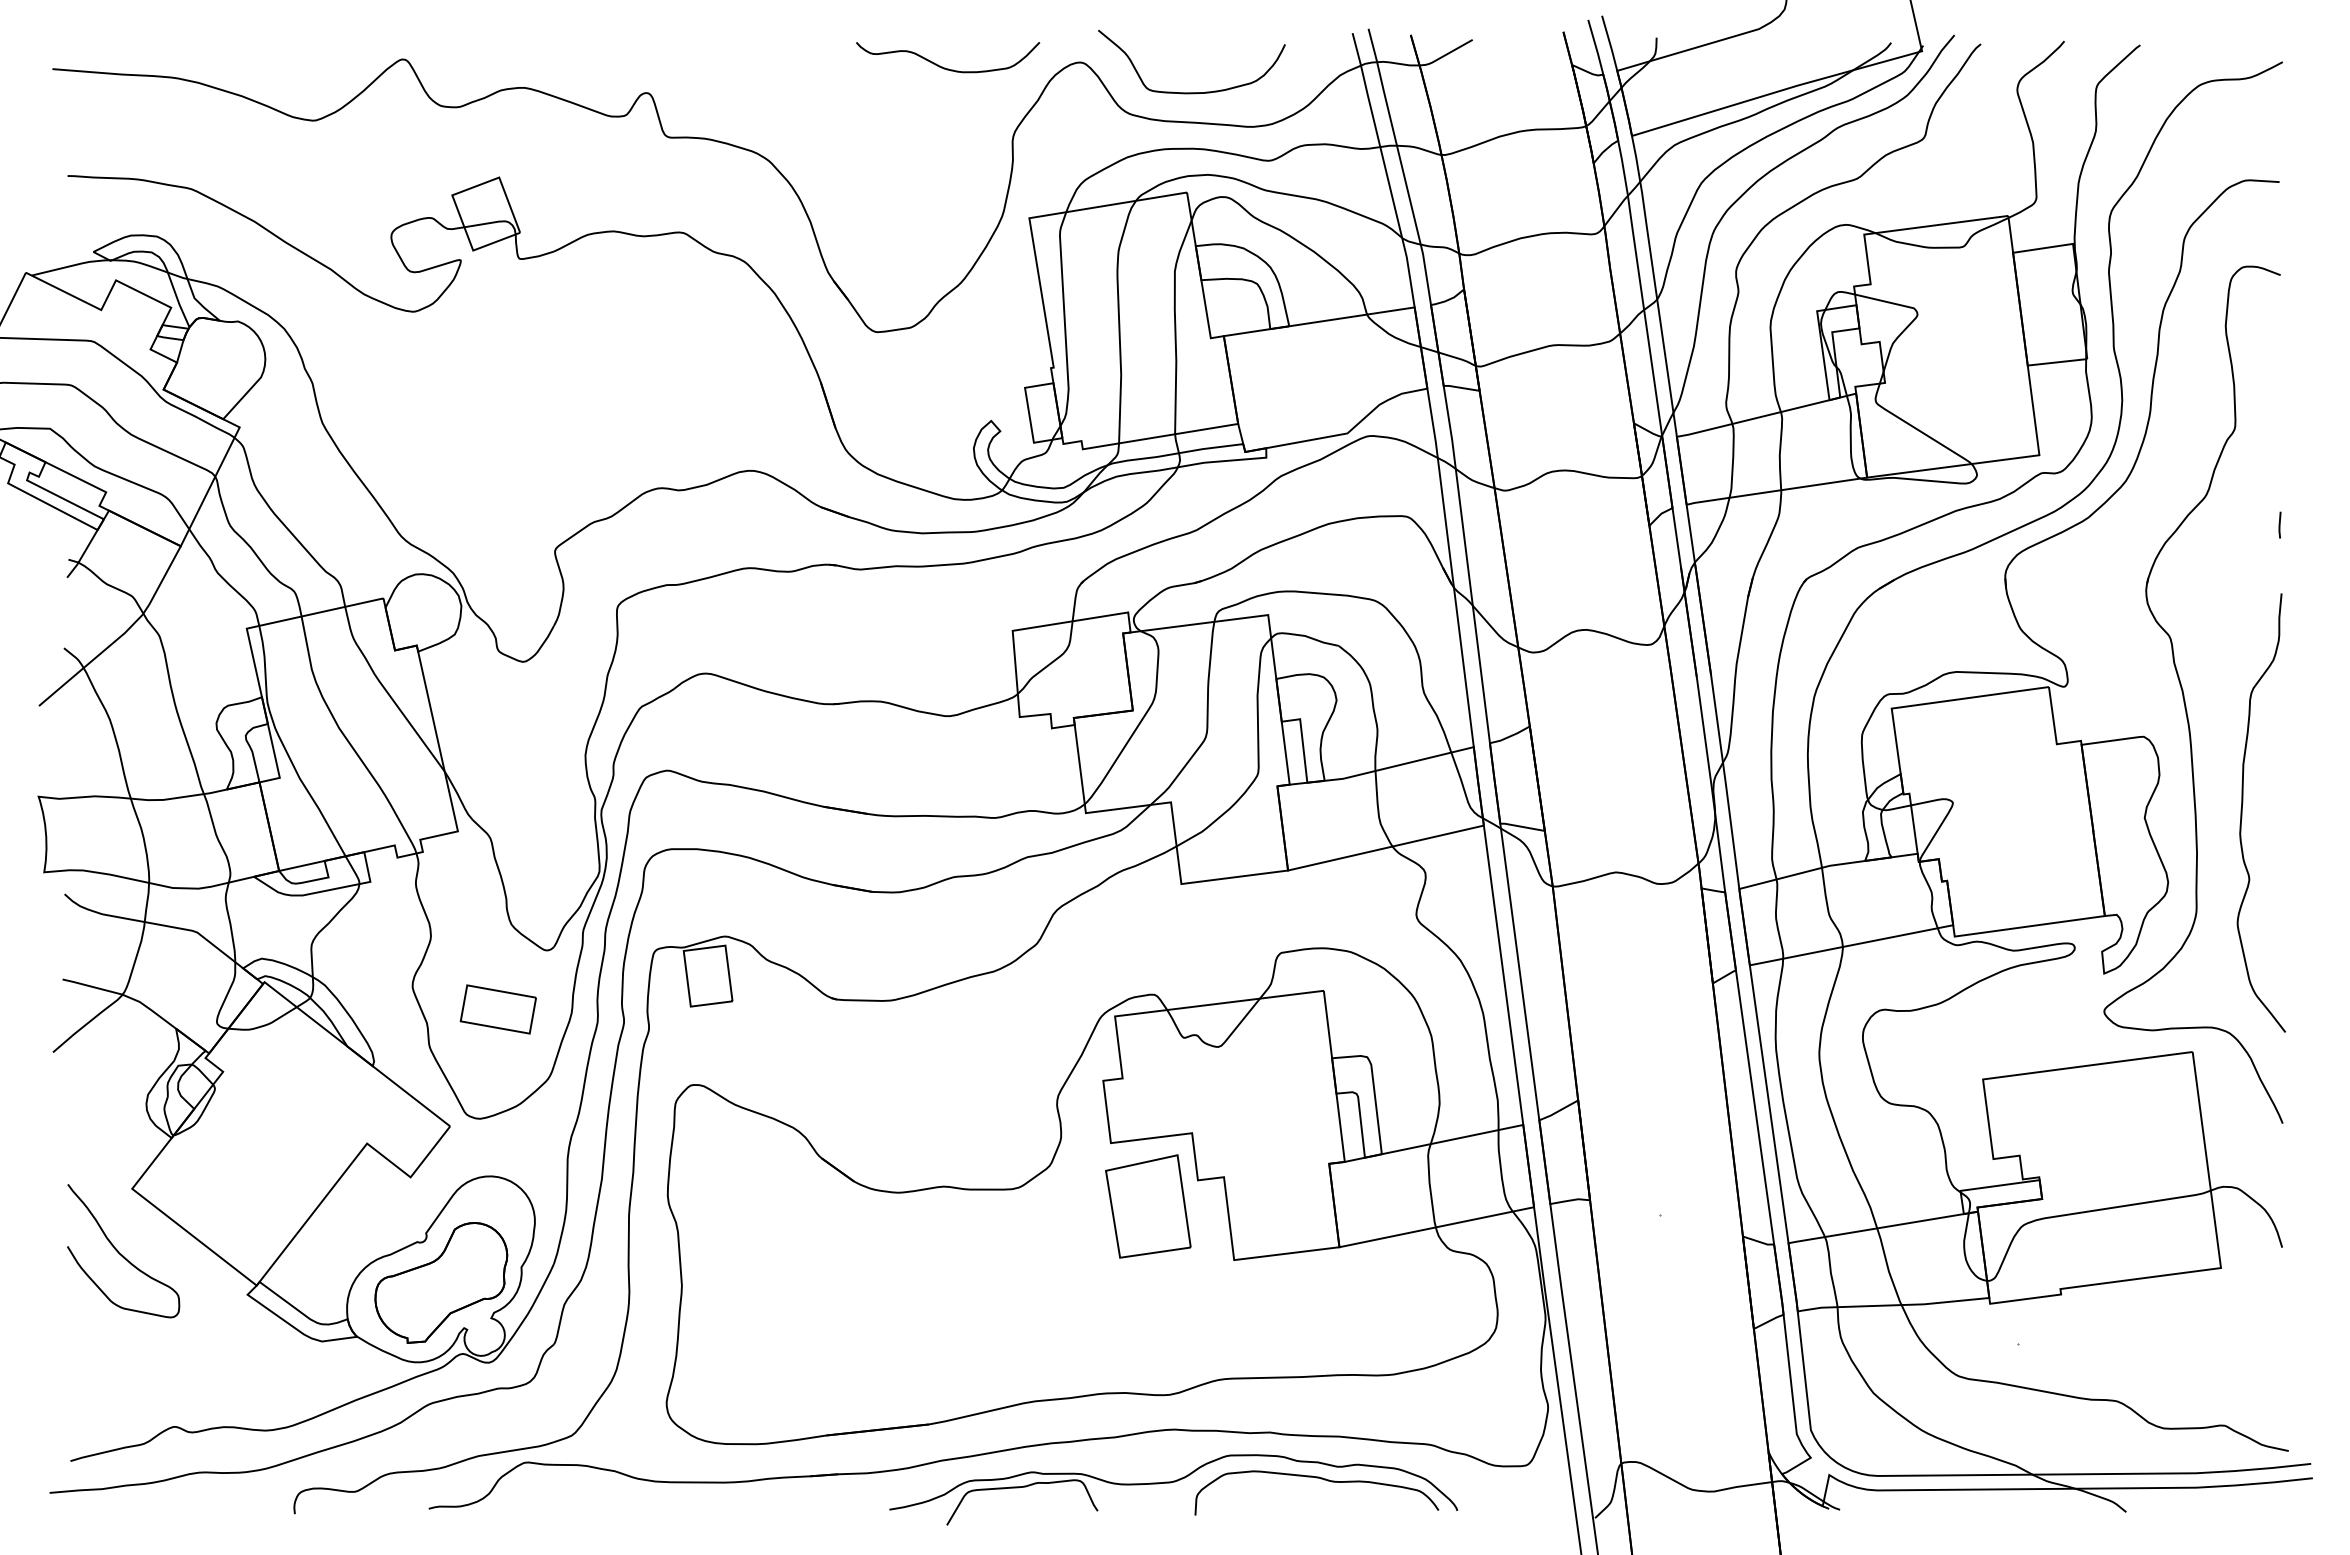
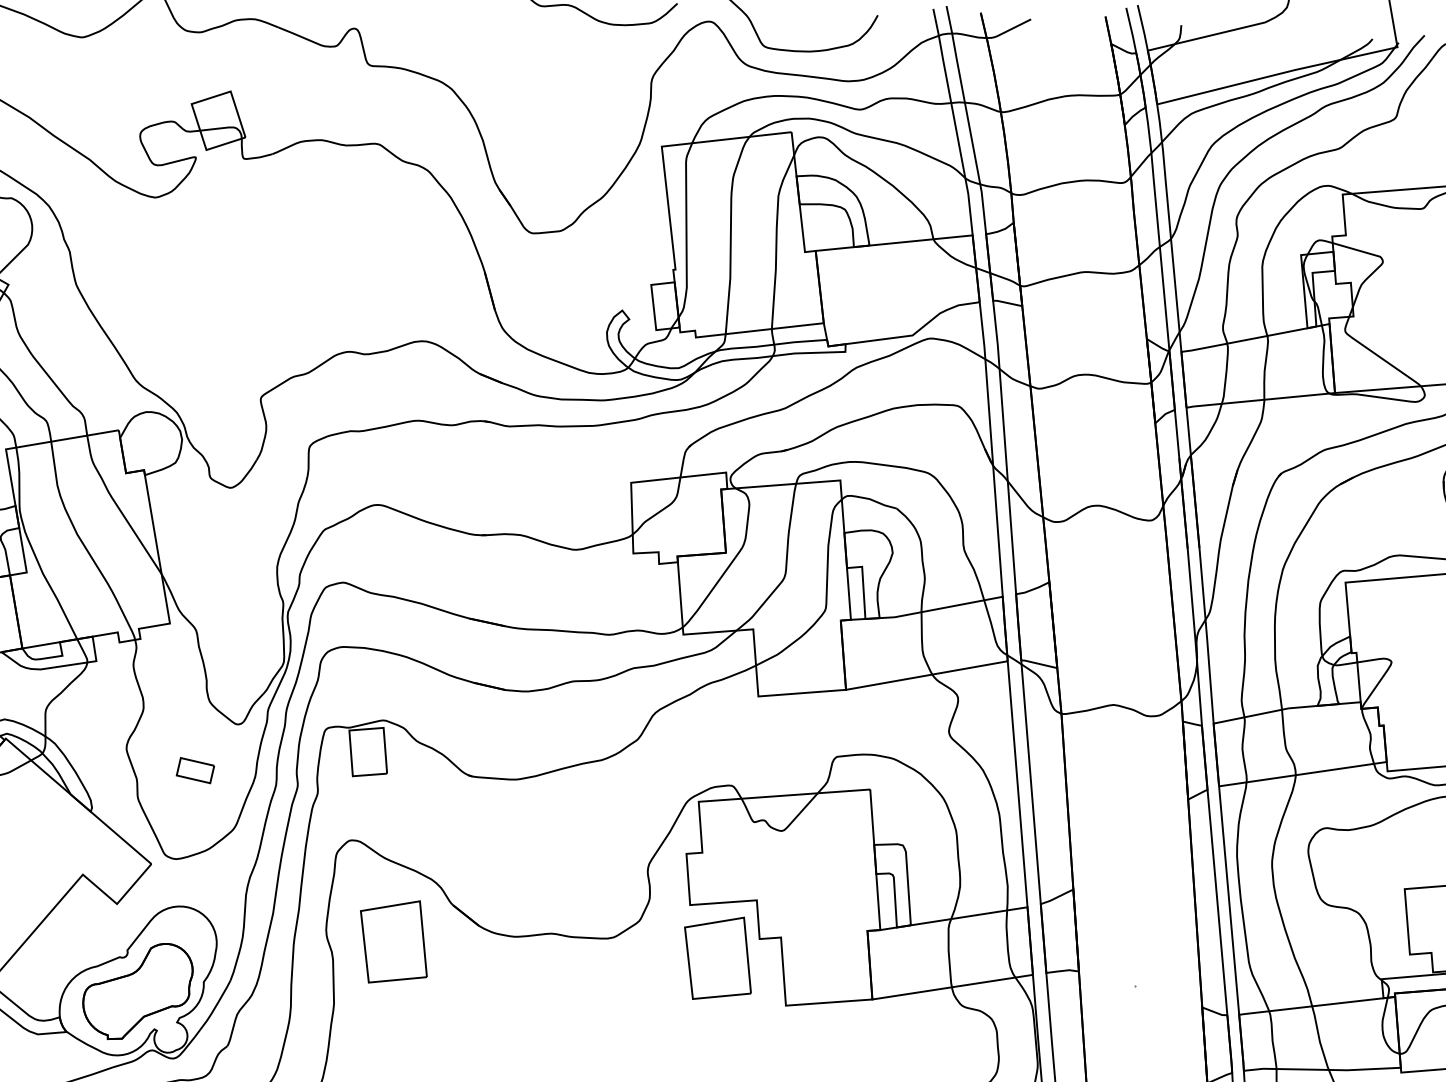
part: (497, 1009) -> (194, 770), size x0.6
part: (751, 1206) -> (394, 941), added

